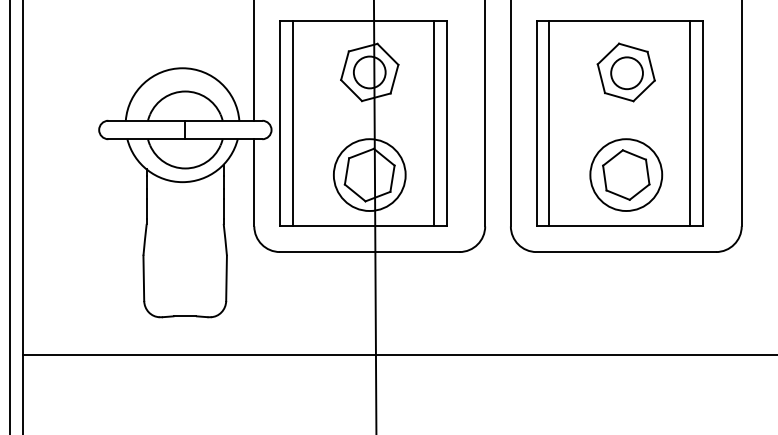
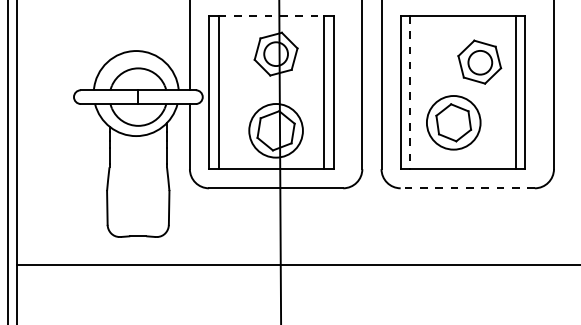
line: (363, 20) -> (271, 15), solid -> dashed
part: (625, 71) -> (479, 61), moved
line: (549, 123) -> (410, 92), solid -> dashed
part: (625, 174) -> (453, 122), moved
line: (625, 252) -> (467, 188), solid -> dashed

